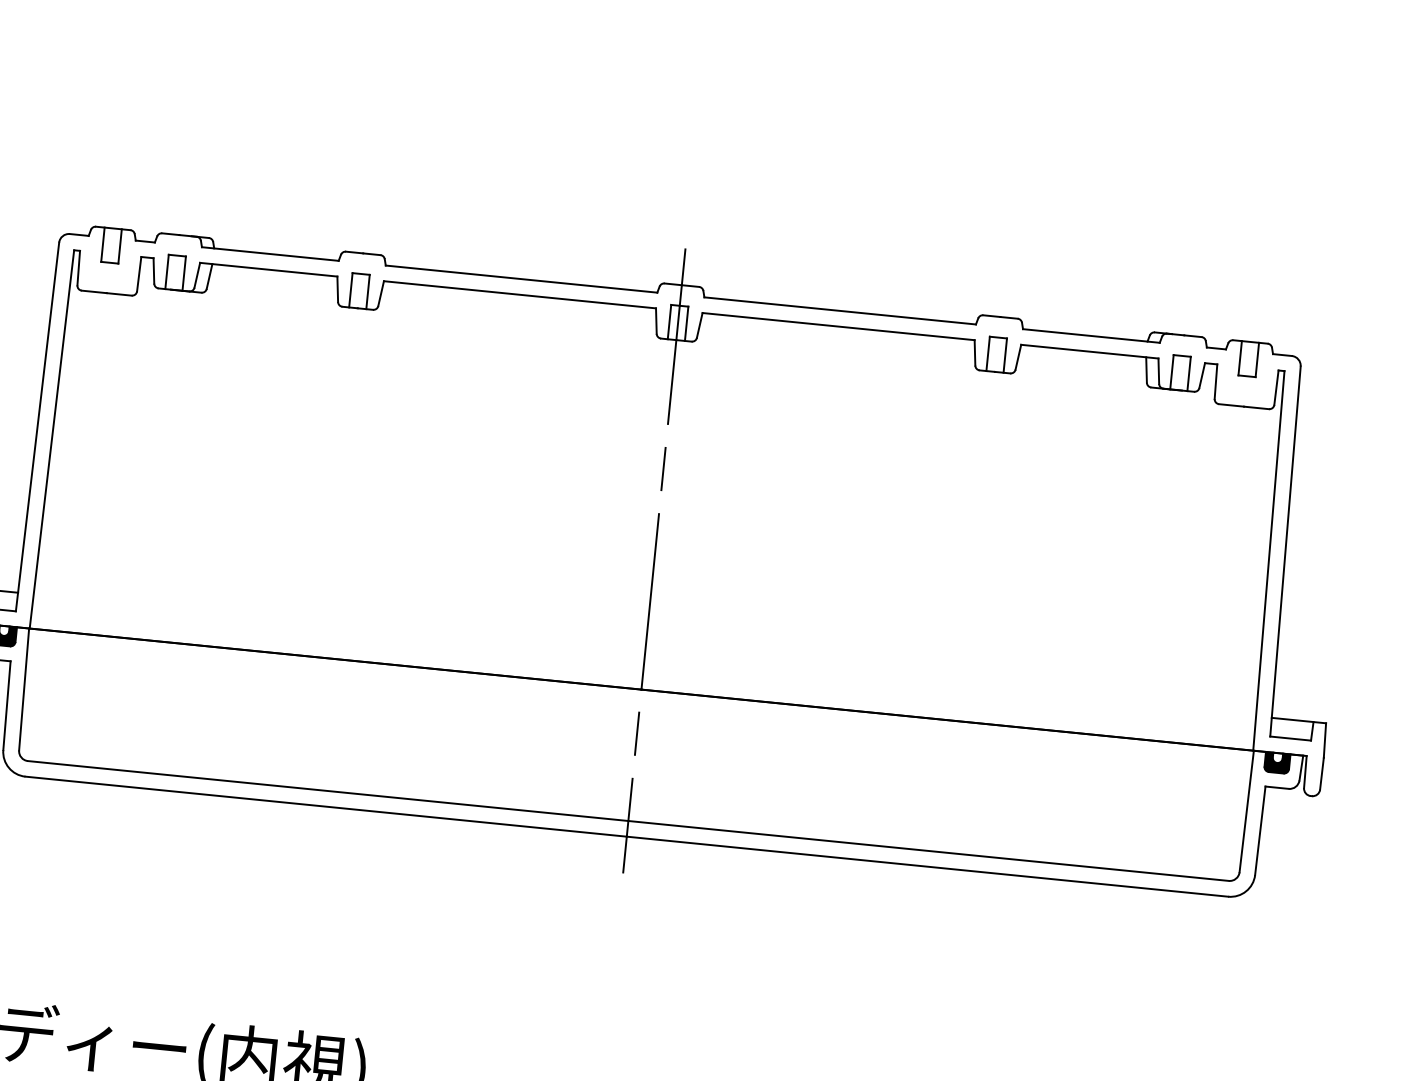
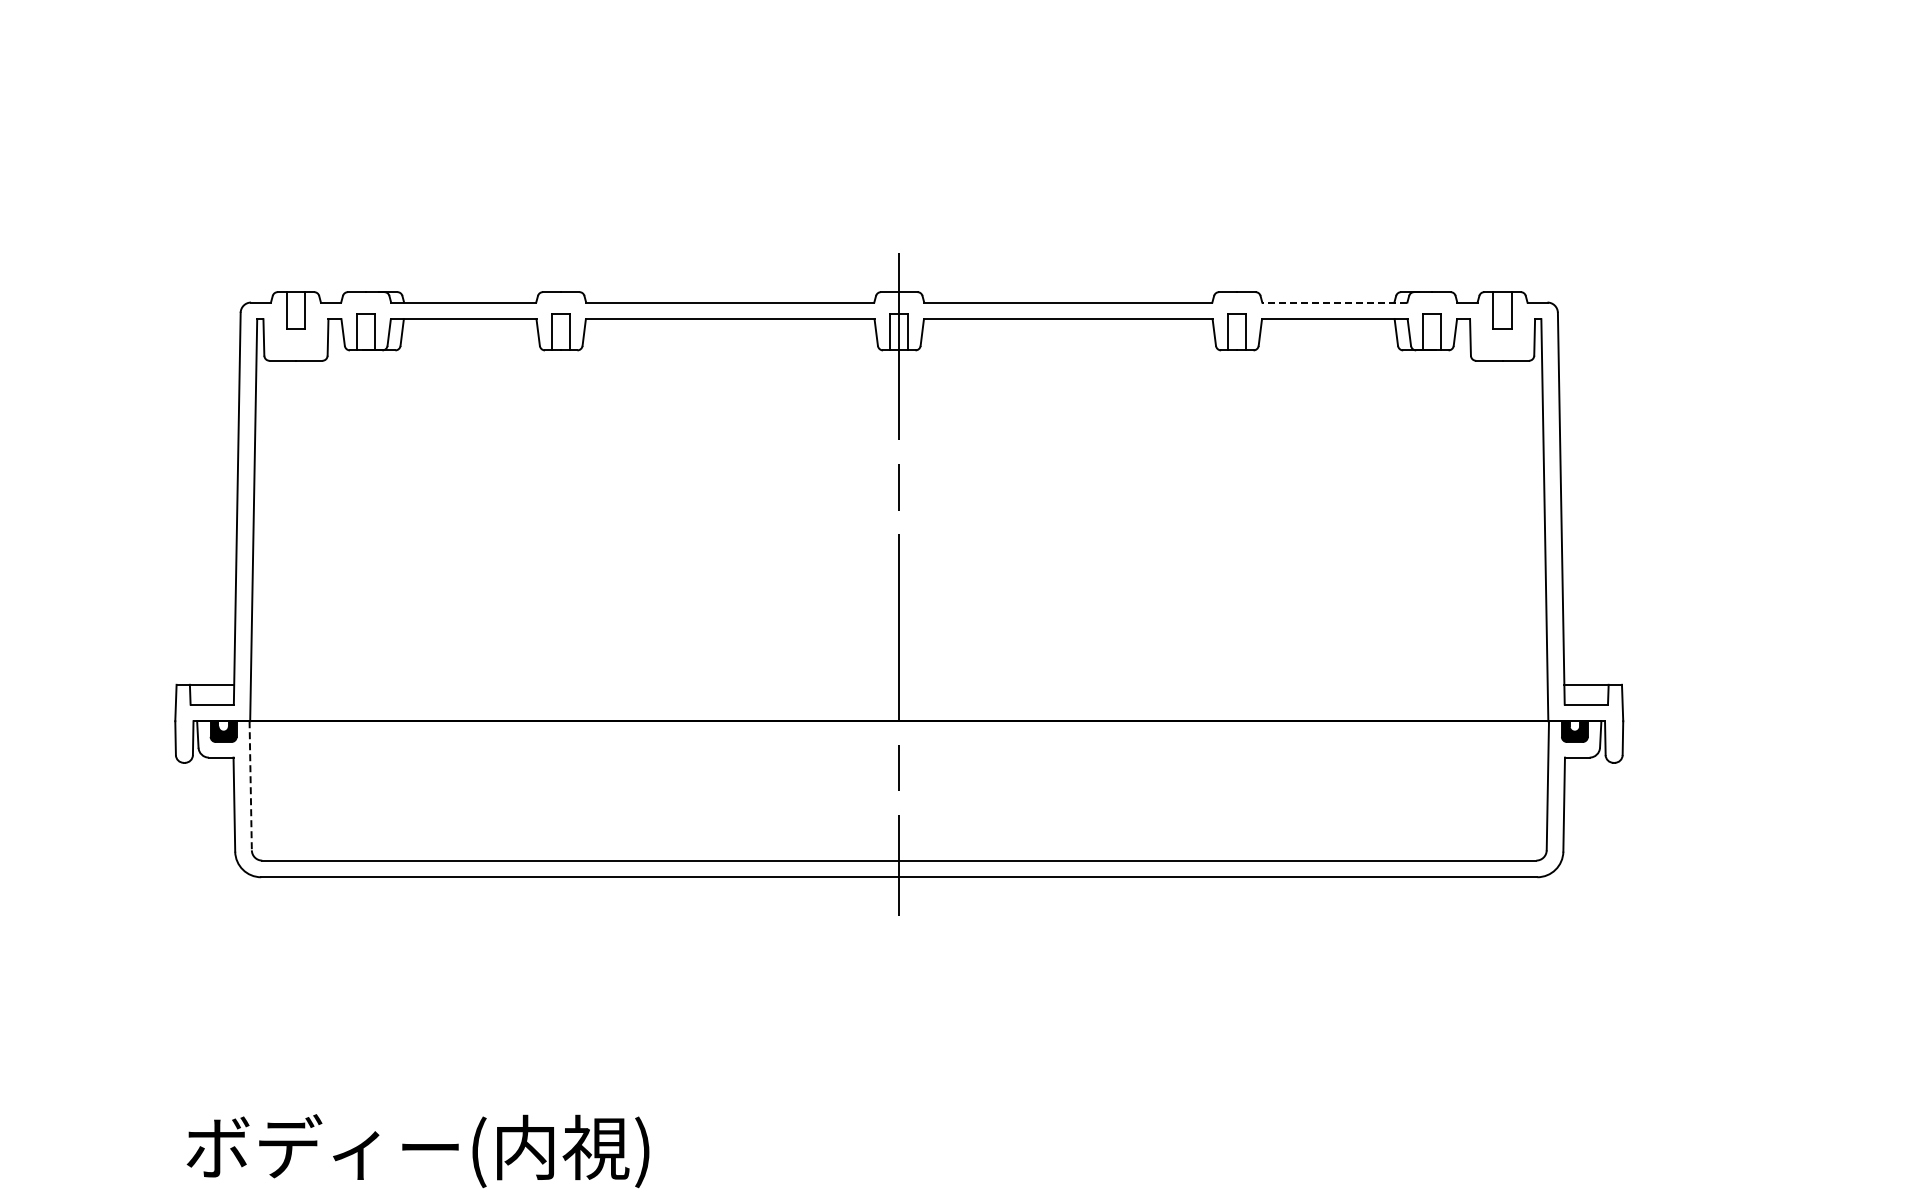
line: (1091, 335) -> (1334, 302), solid -> dashed
line: (23, 689) -> (250, 785), solid -> dashed

